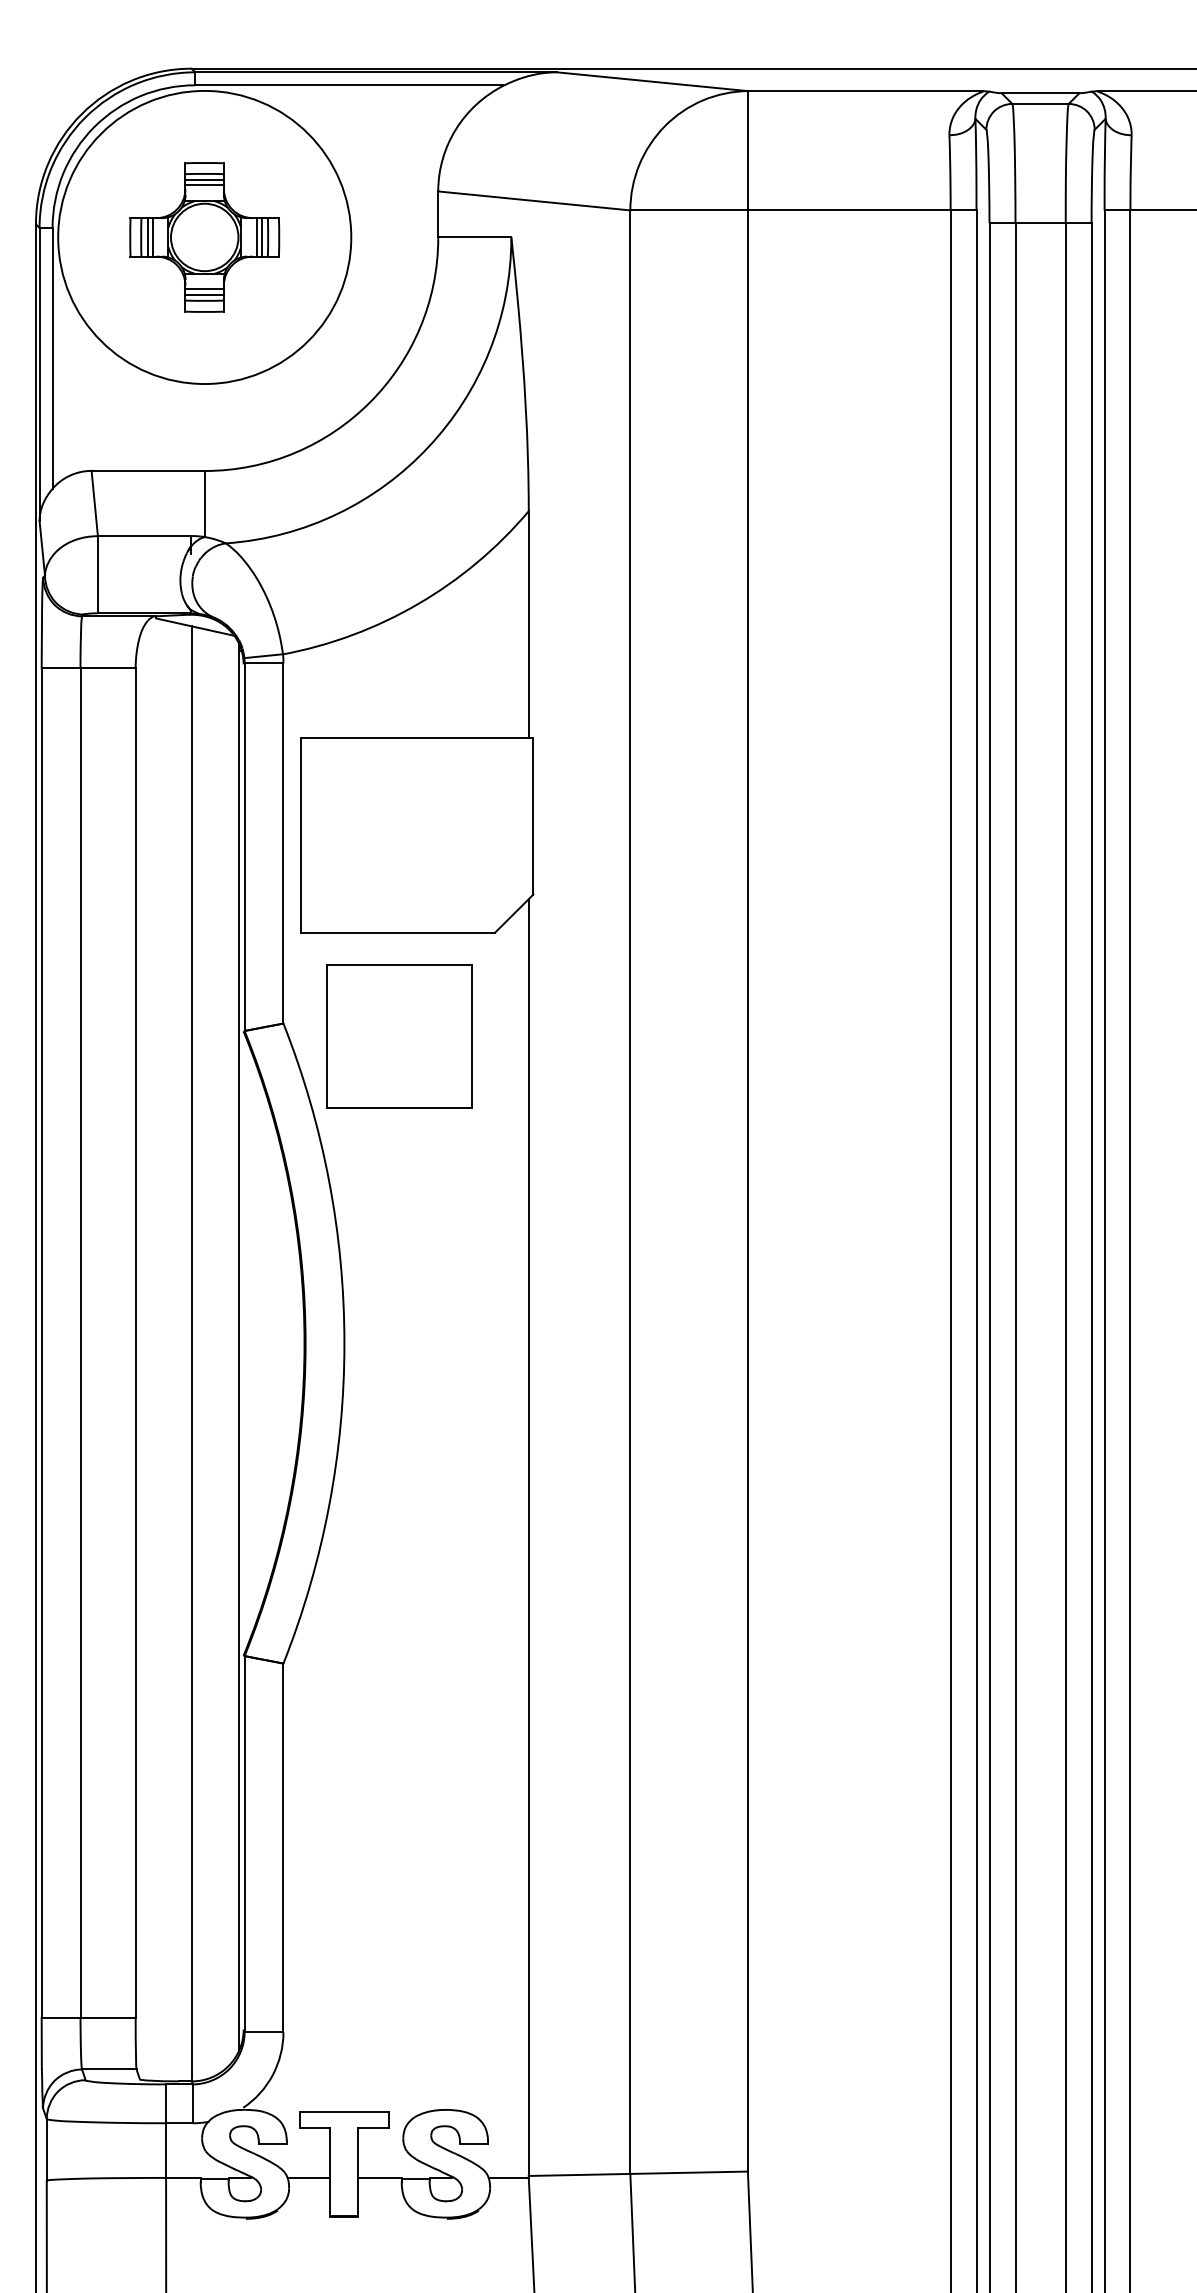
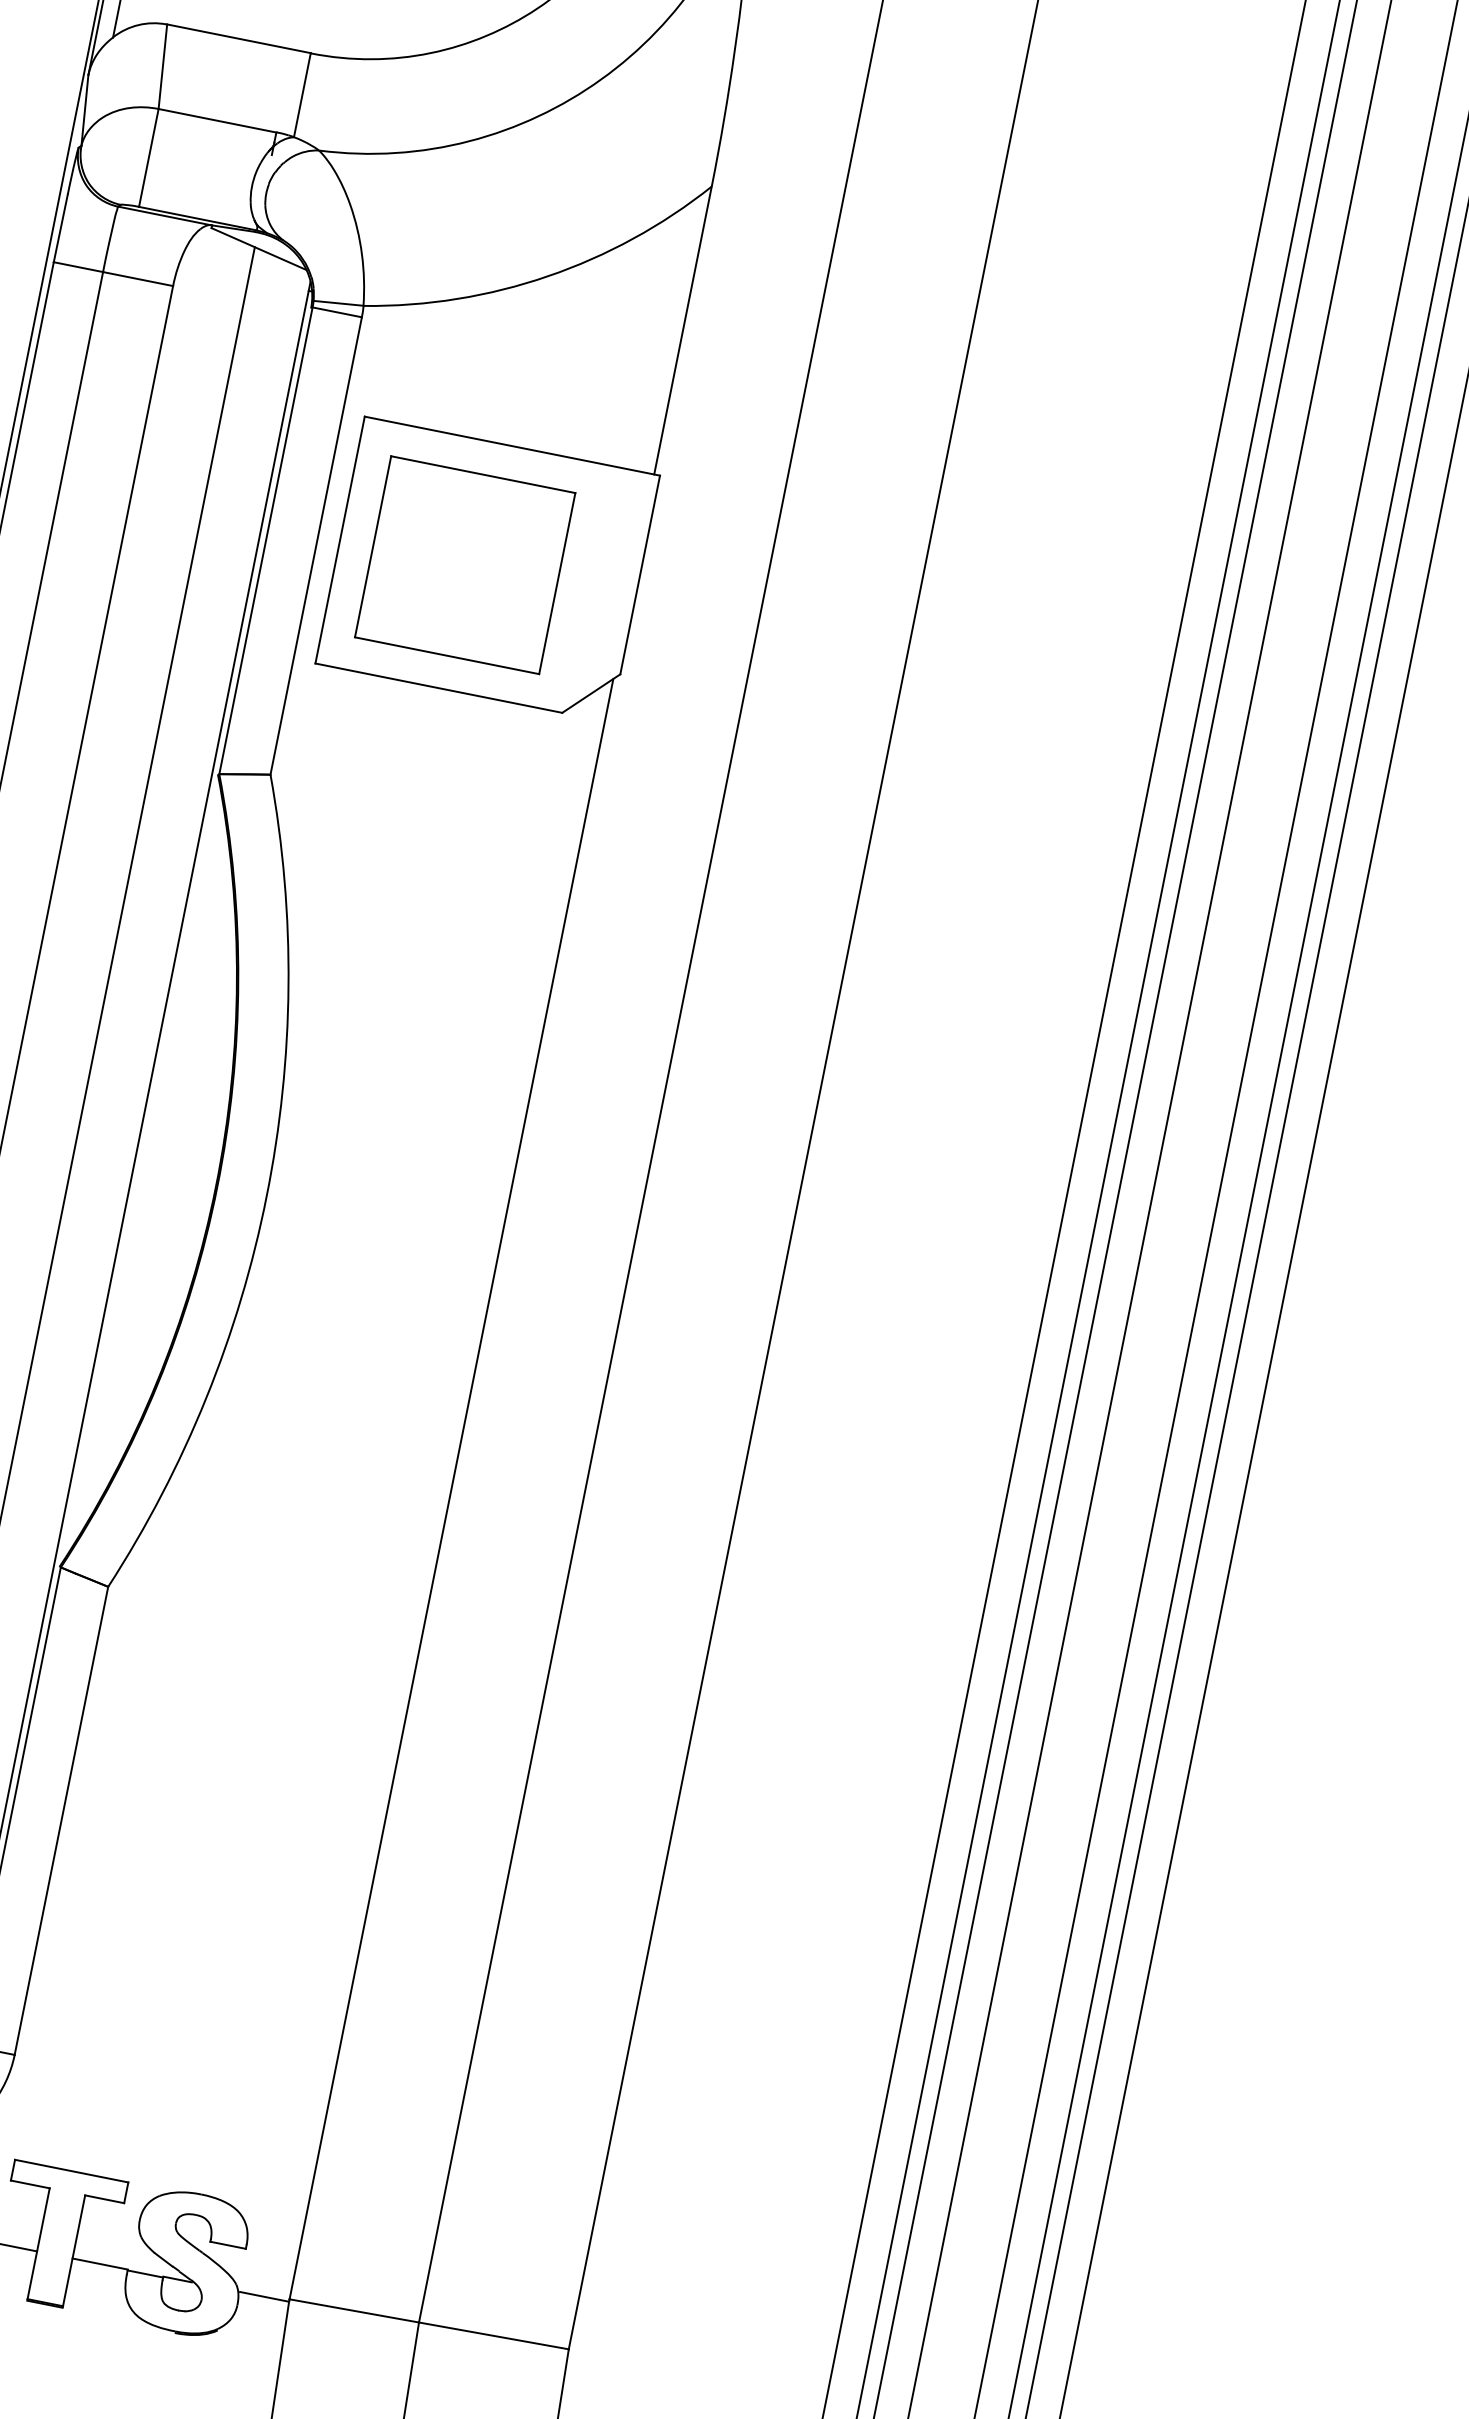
part: (399, 1036) -> (465, 565), moved

